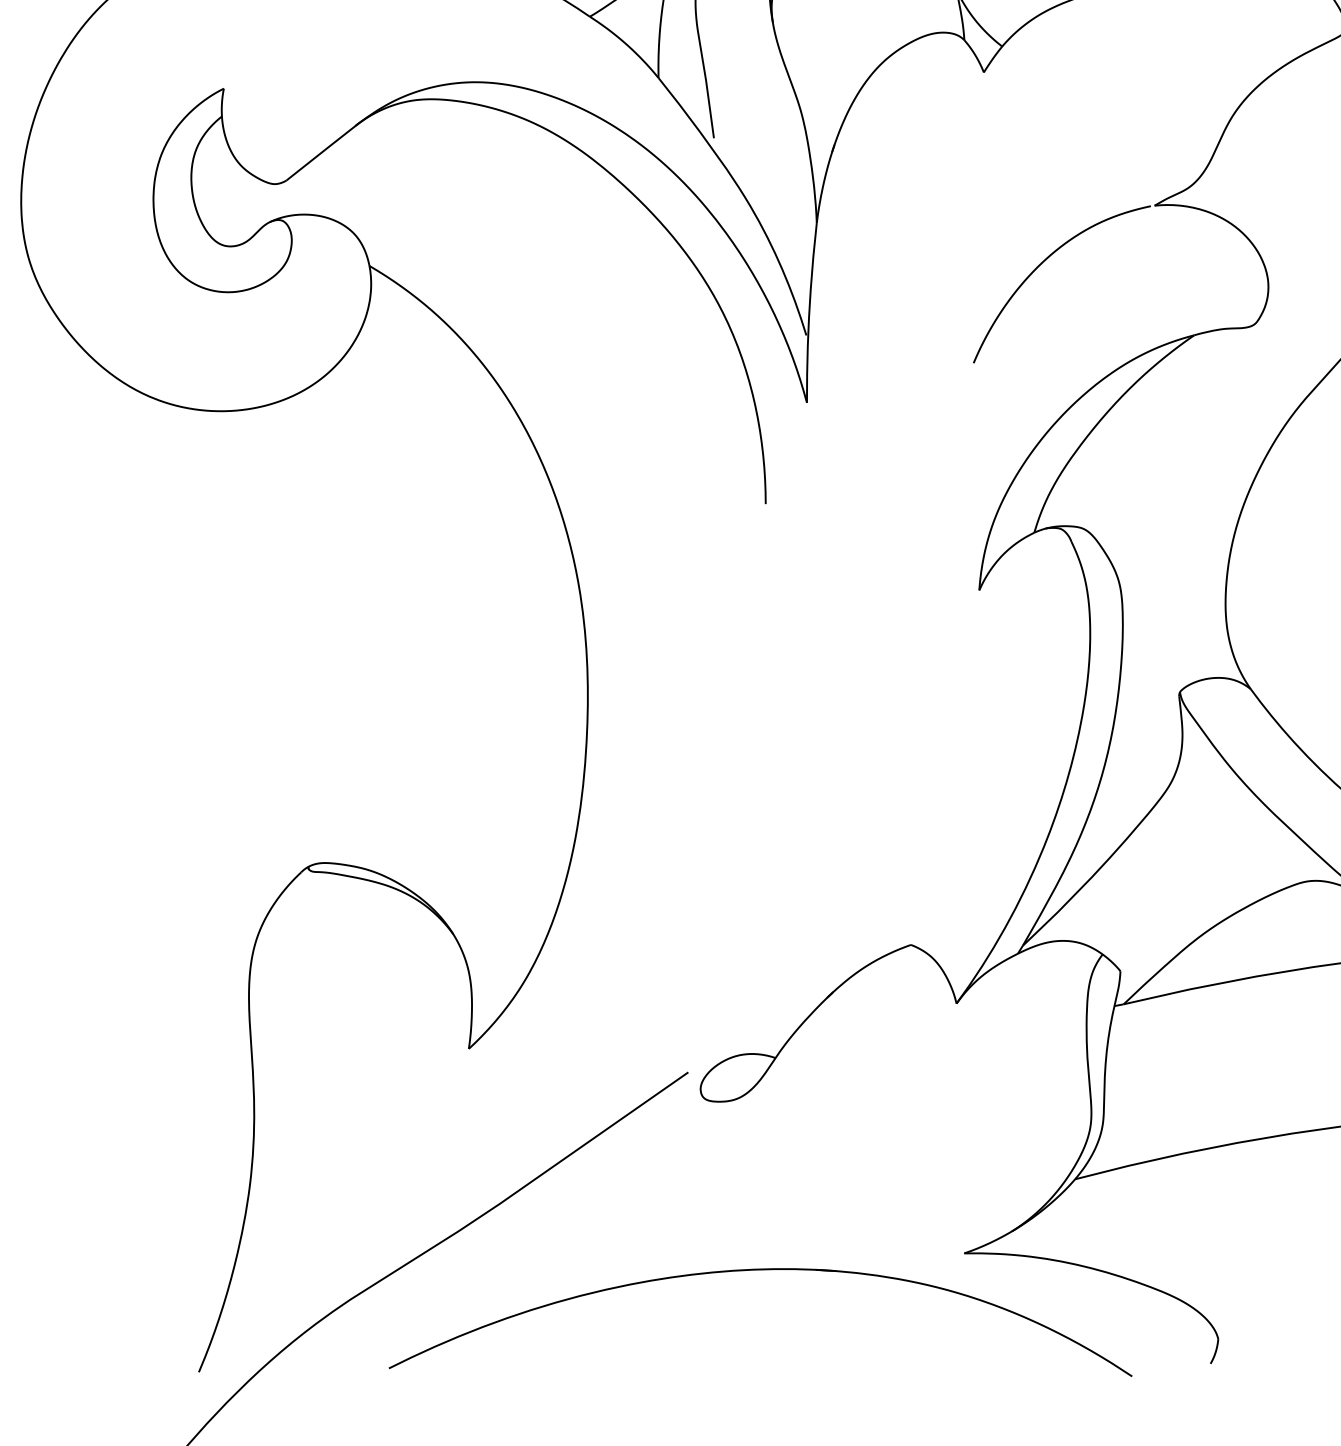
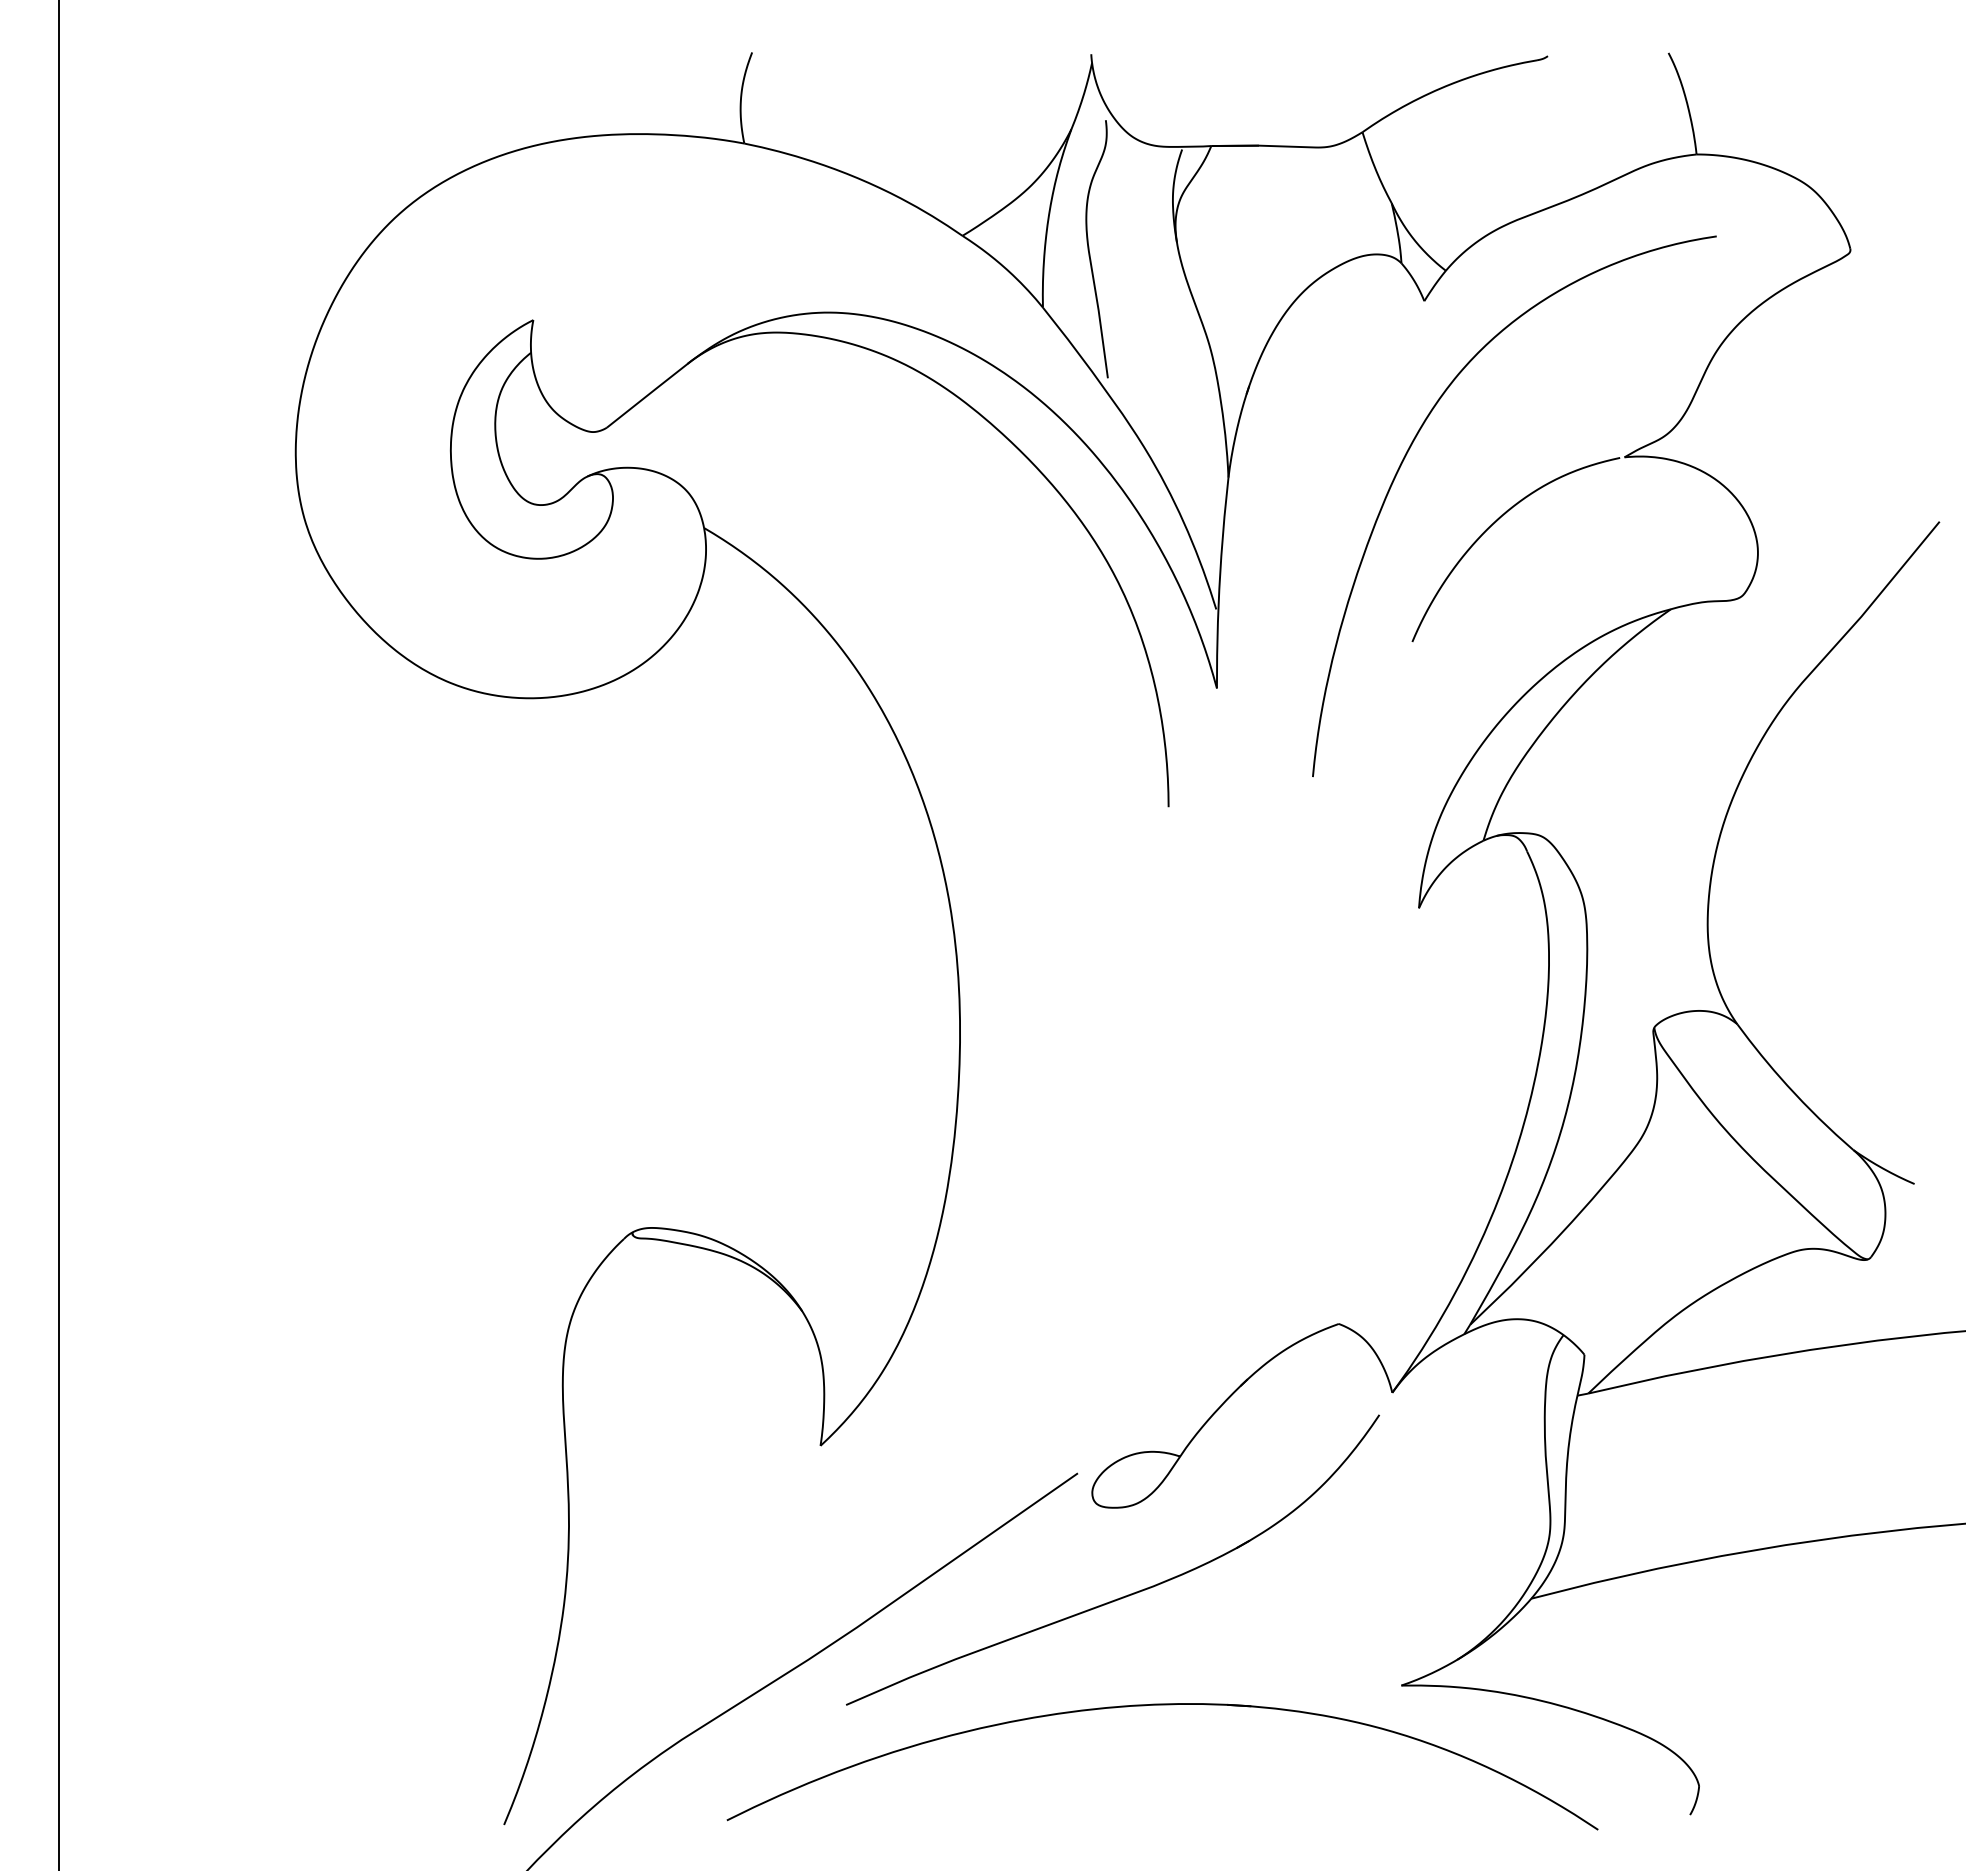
curve: (970, 201) -> (1408, 452), added
part: (728, 1176) -> (1125, 1595), added

